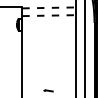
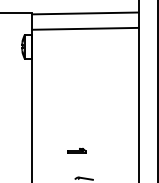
line: (49, 7) -> (86, 12), dashed -> solid
line: (49, 15) -> (86, 28), dashed -> solid
part: (44, 76) -> (76, 149), added

